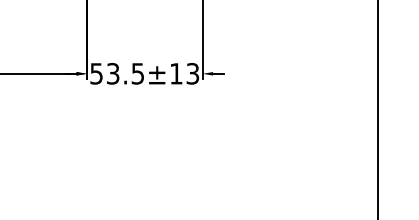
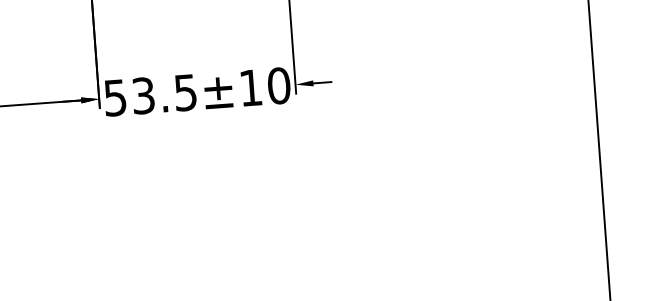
text: (192, 73) -> (278, 85), 53.5±13 -> 53.5±10

